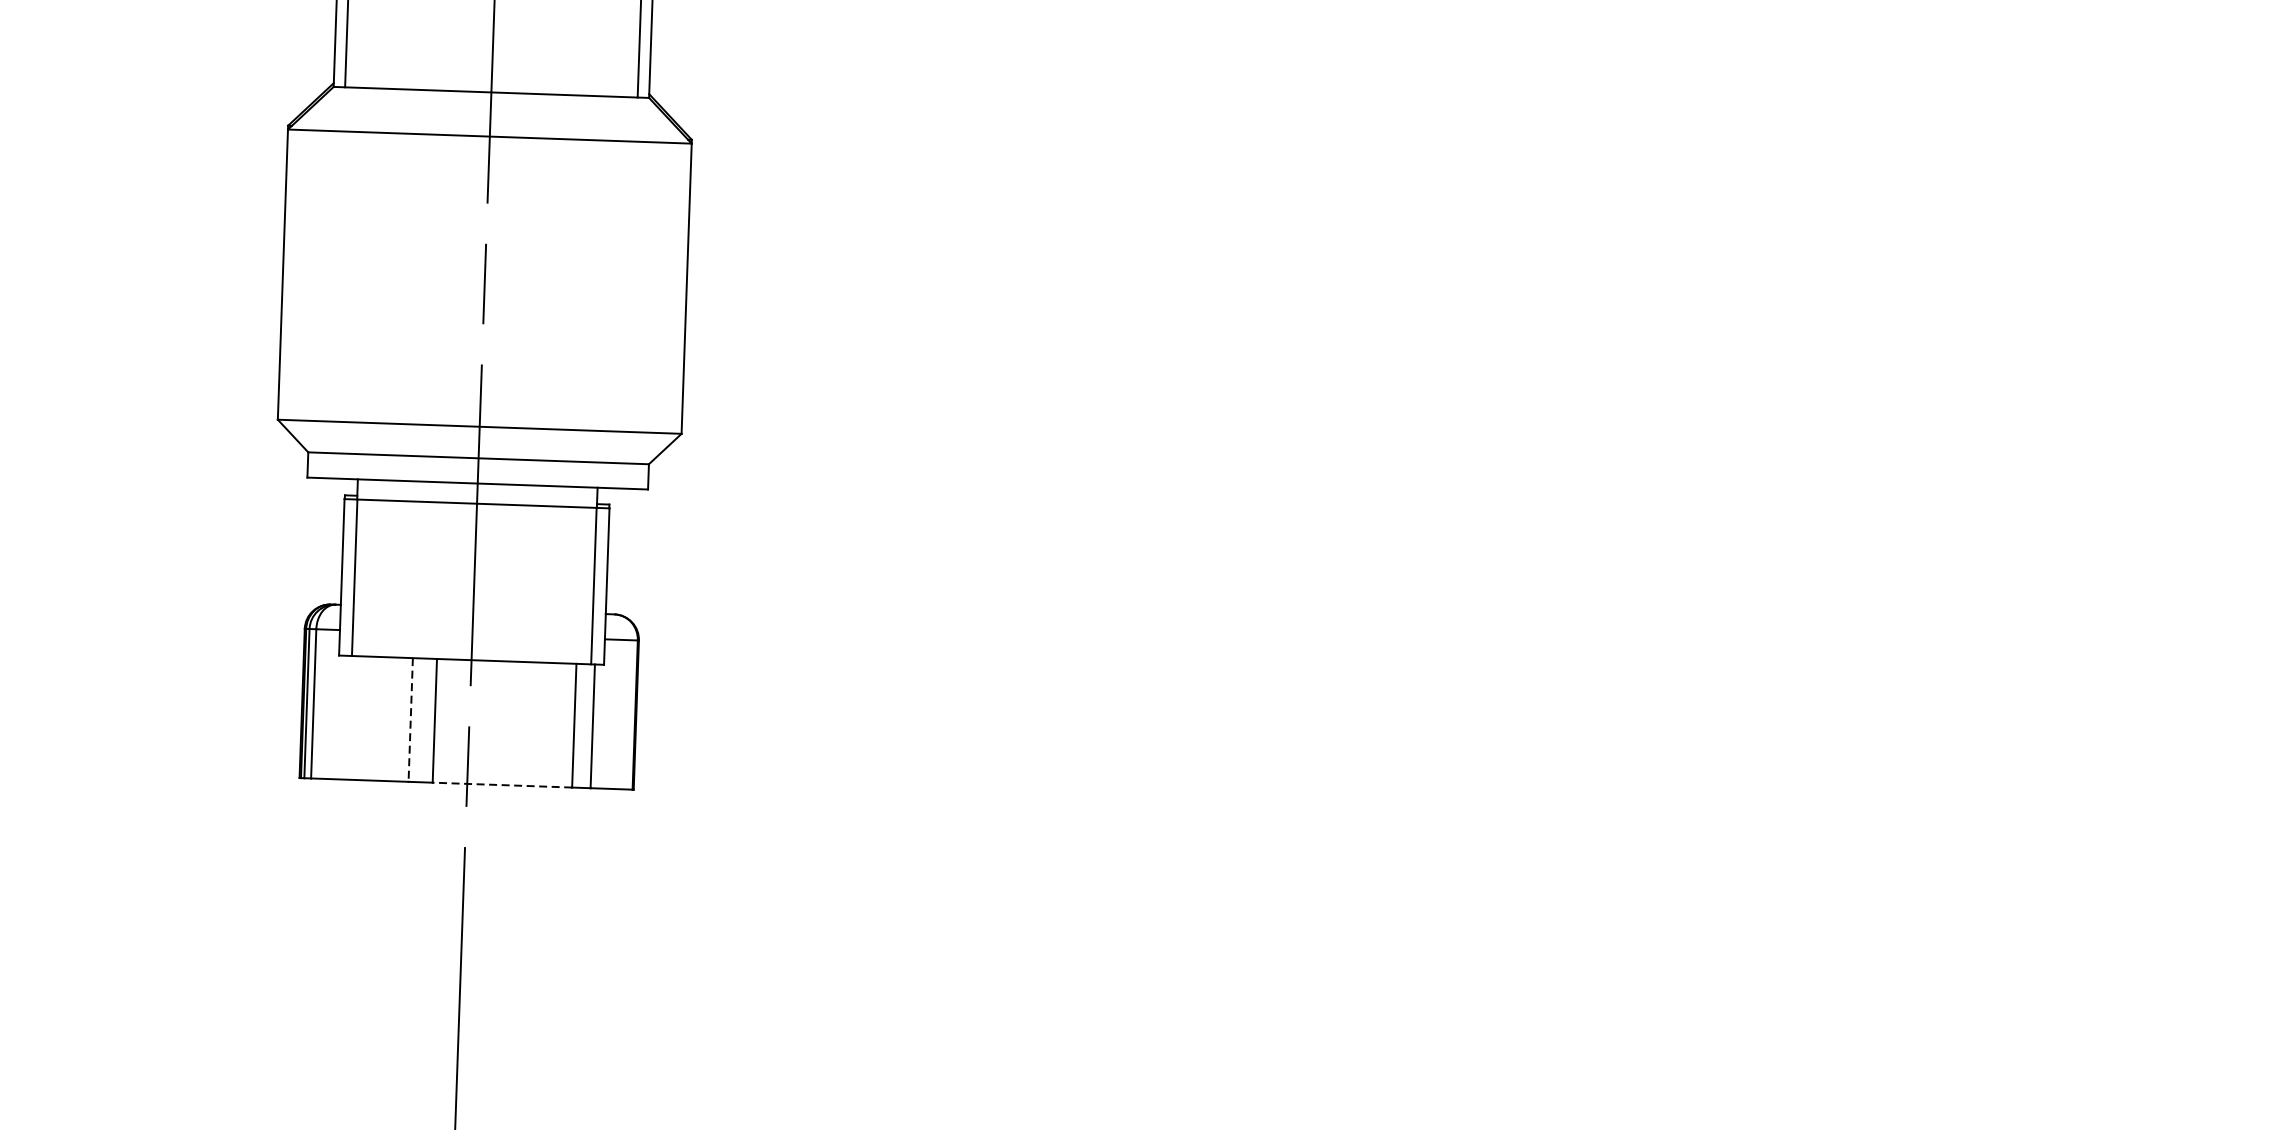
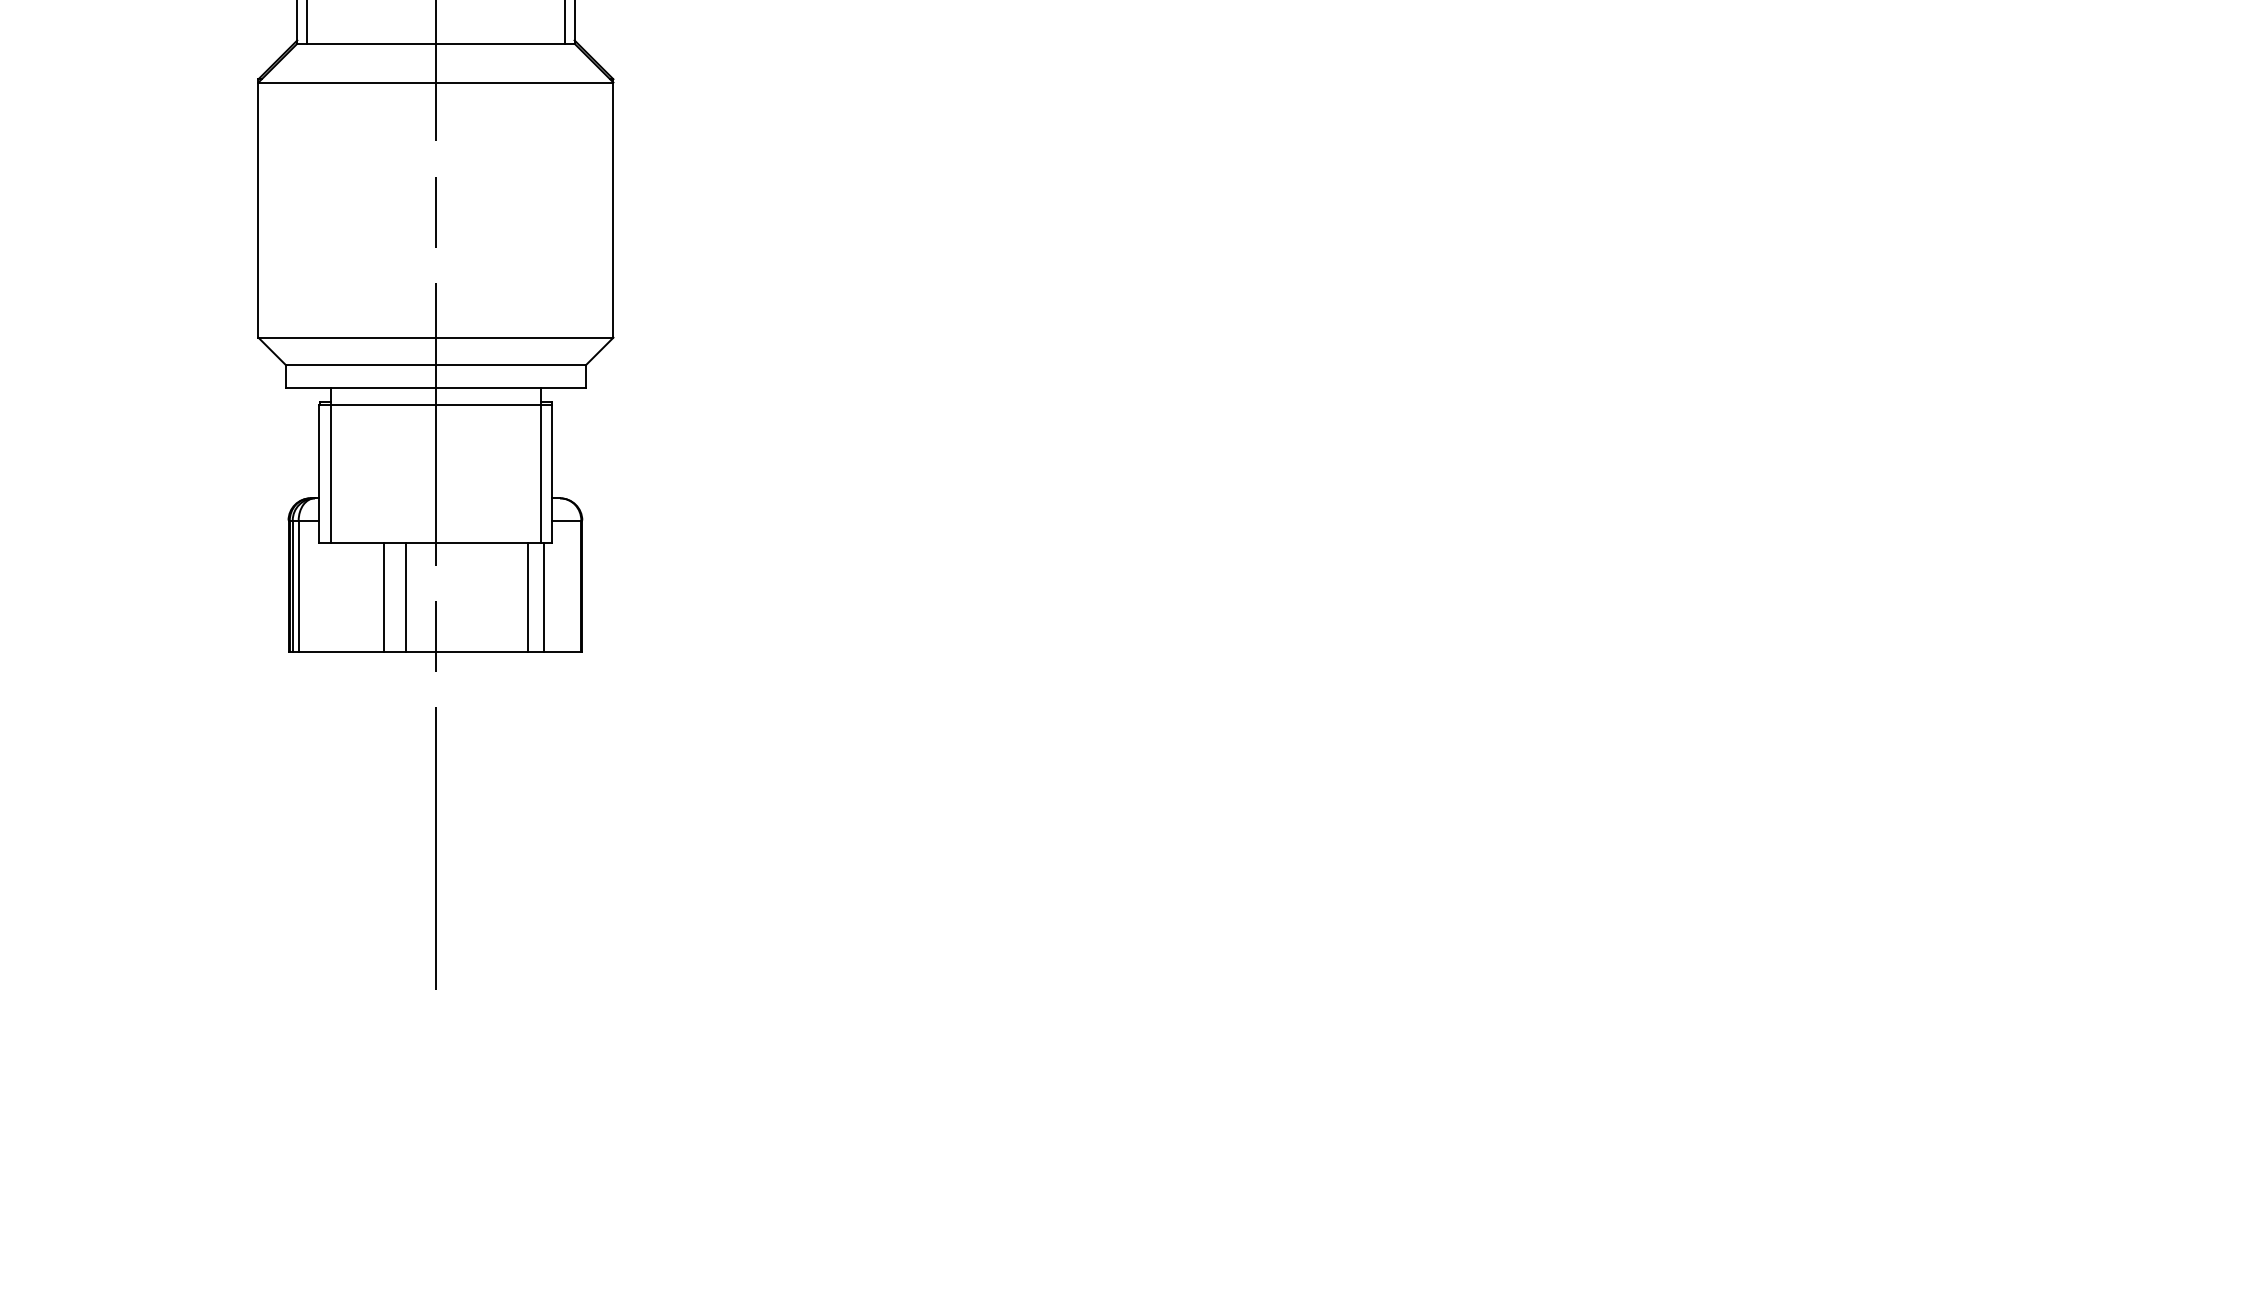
line: (410, 720) -> (384, 597), dashed -> solid
line: (501, 784) -> (466, 651), dashed -> solid

